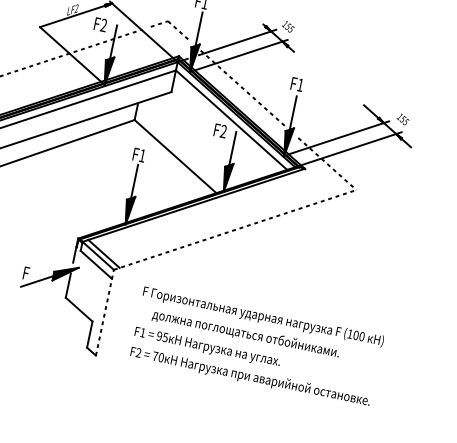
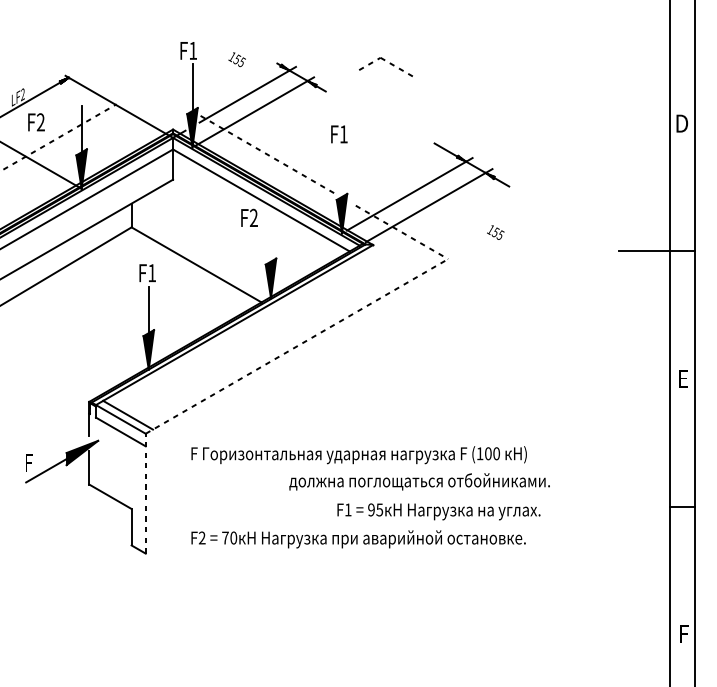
text: (100, 24) -> (36, 122), moved
text: (287, 26) -> (236, 59), moved
part: (170, 28) -> (385, 66), moved
line: (293, 112) -> (342, 173), removed
text: (402, 119) -> (495, 232), moved
line: (233, 148) -> (271, 238), removed
text: (246, 333) -> (419, 481), moved
text: (207, 347) -> (438, 511), moved

